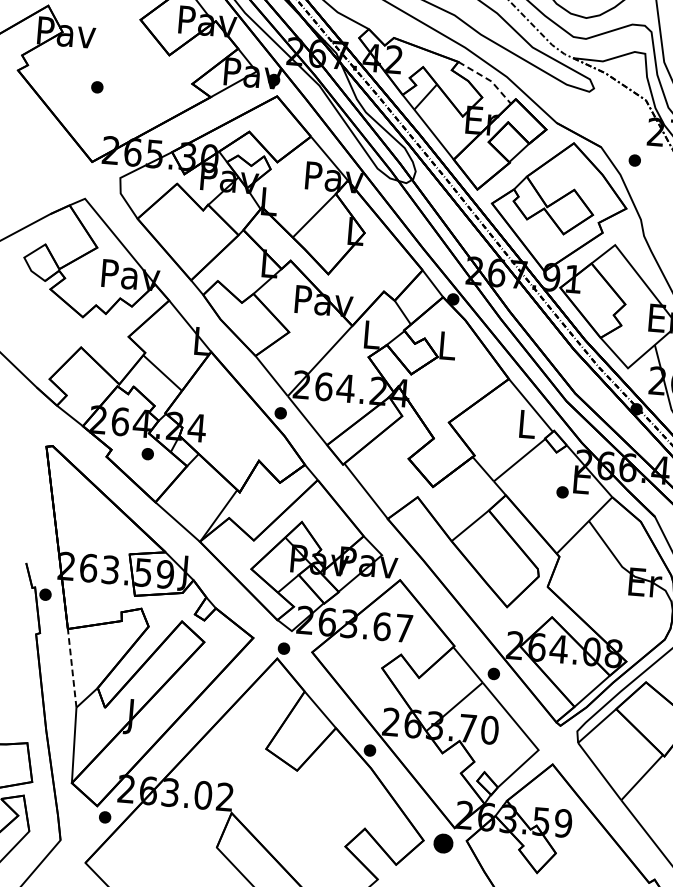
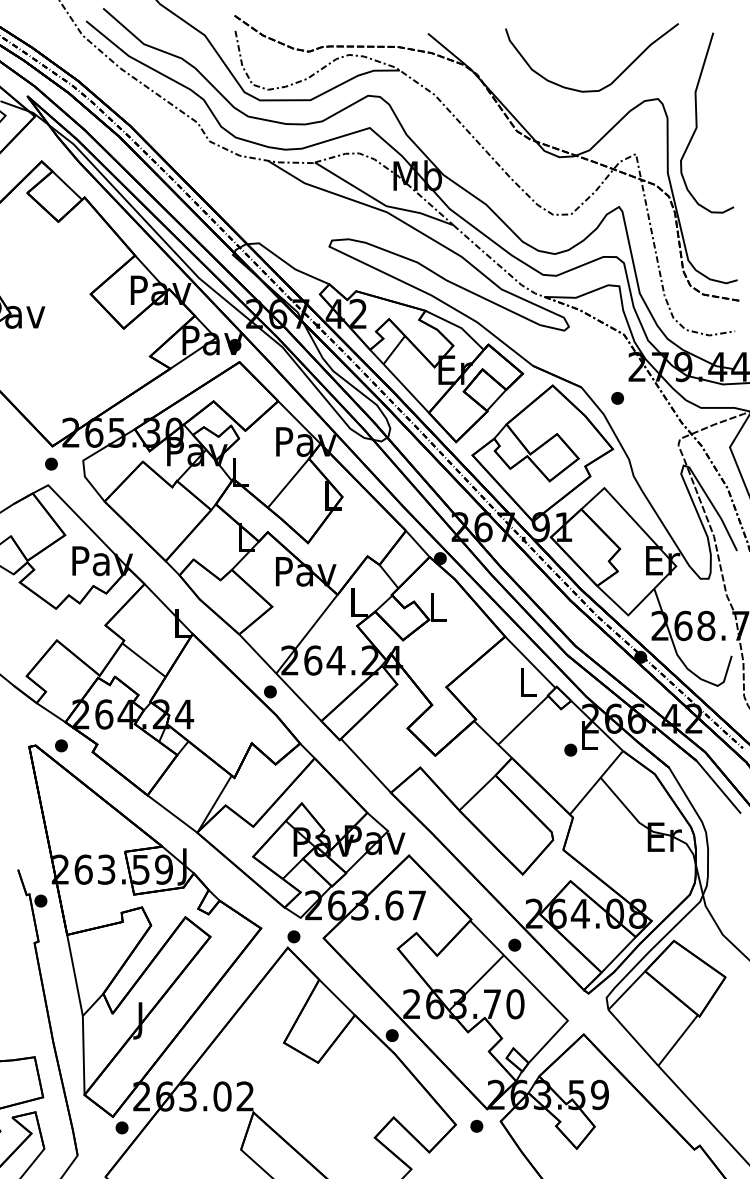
line: (488, 79) -> (458, 326), dashed -> solid
part: (97, 86) -> (51, 463), moved
part: (147, 453) -> (61, 745), moved
line: (71, 667) -> (74, 974), dashed -> solid
part: (443, 843) -> (476, 1126), size x0.62

